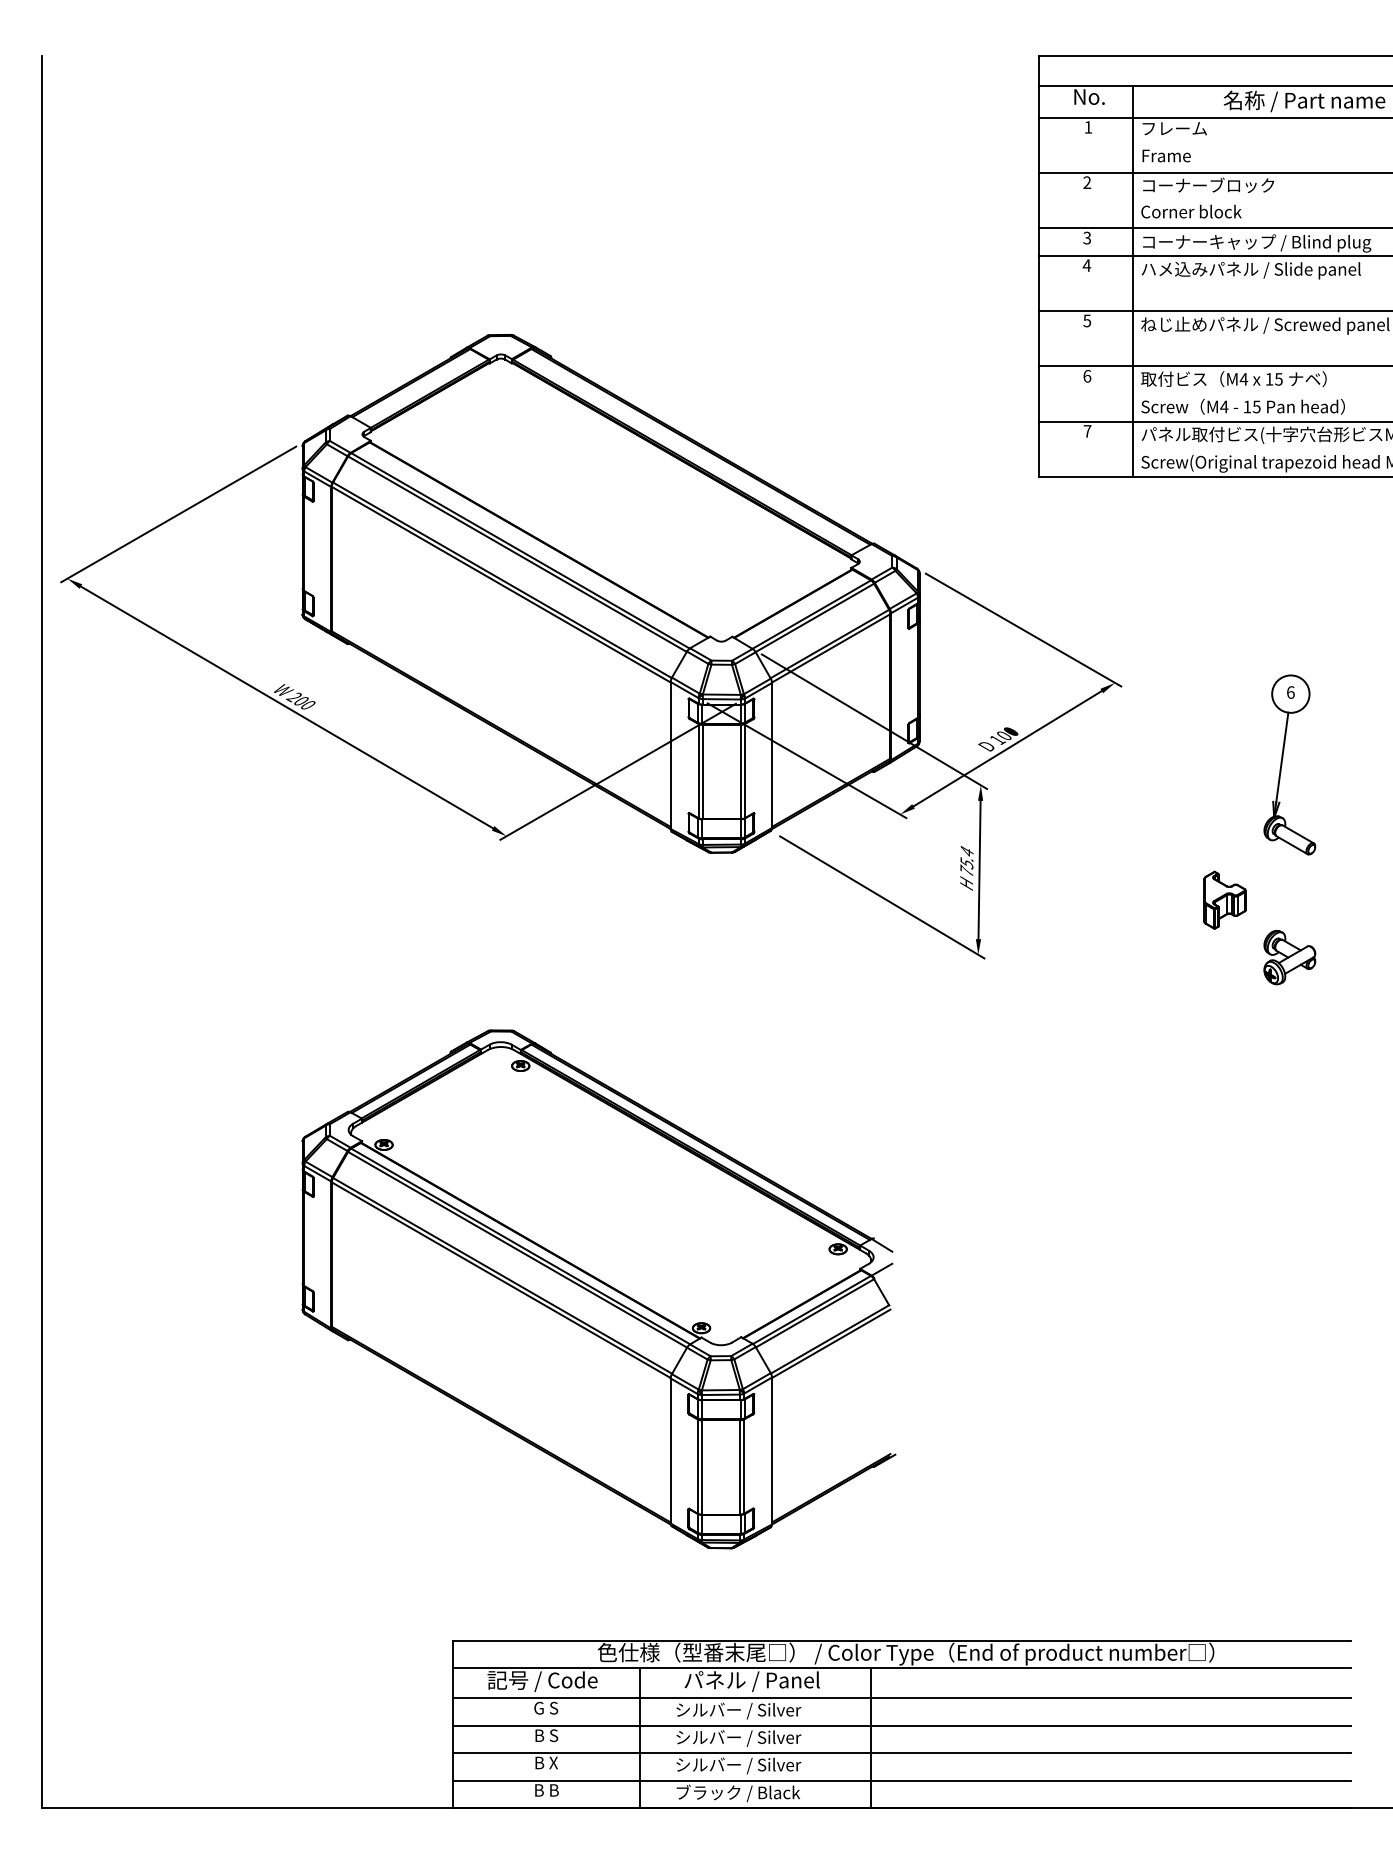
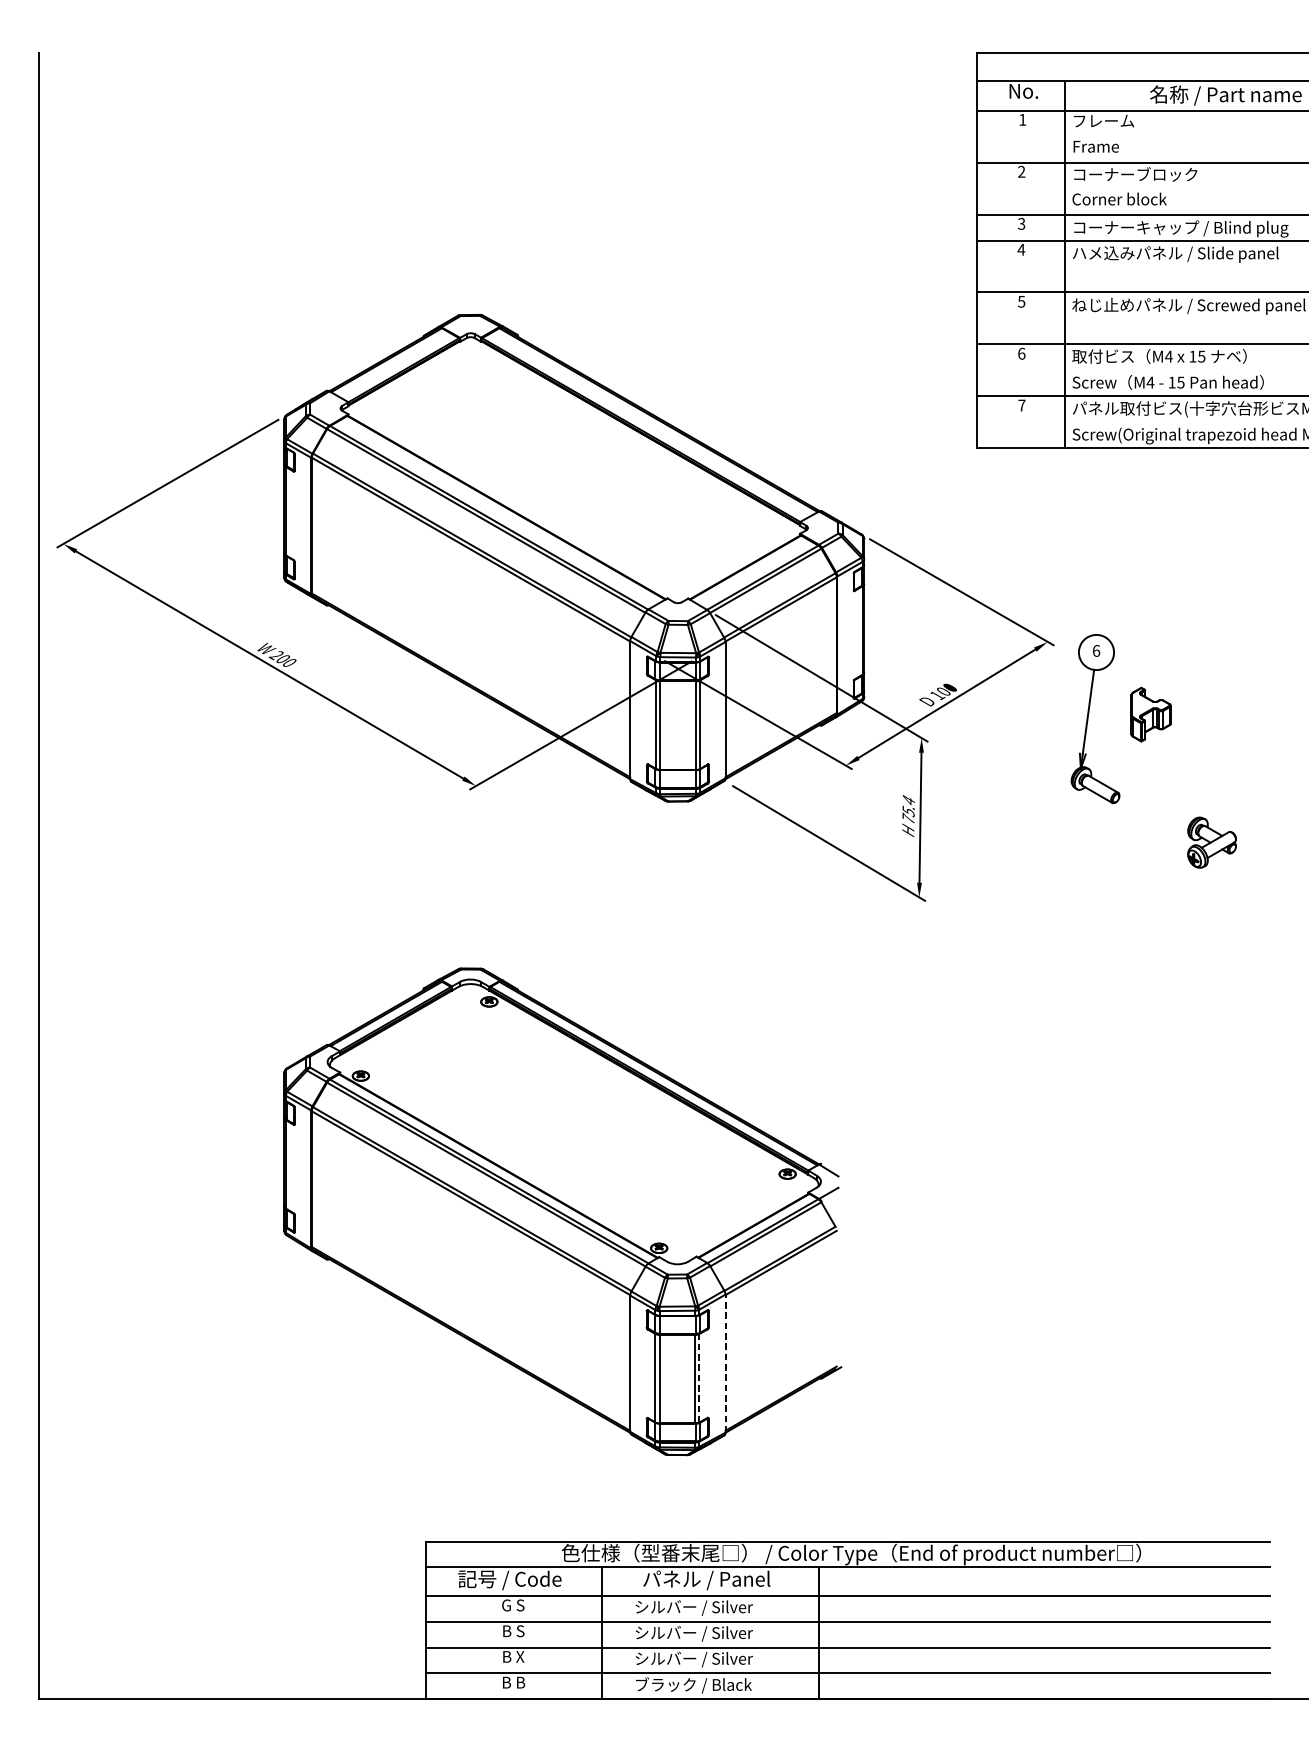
part: (1282, 764) -> (1088, 718), moved
part: (1224, 899) -> (1150, 713), moved
part: (1289, 957) -> (1211, 842), moved
line: (772, 1450) -> (725, 1363), solid -> dashed
line: (744, 1466) -> (699, 1378), solid -> dashed

